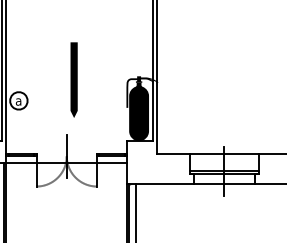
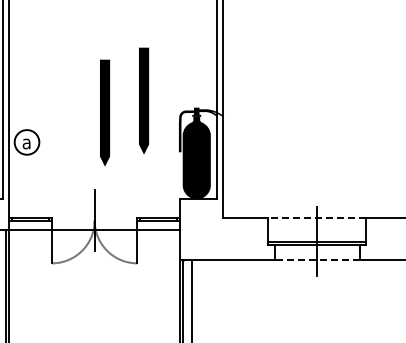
line: (102, 71) -> (144, 100), added
line: (224, 154) -> (317, 217), solid -> dashed
line: (224, 184) -> (317, 260), solid -> dashed

